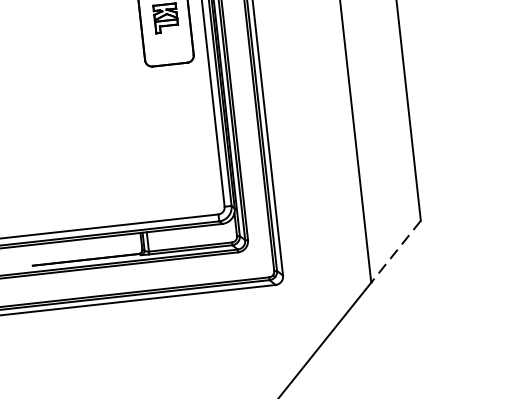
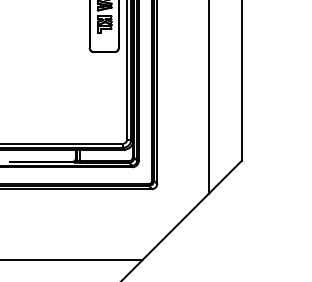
line: (396, 252) -> (225, 177), dashed -> solid

